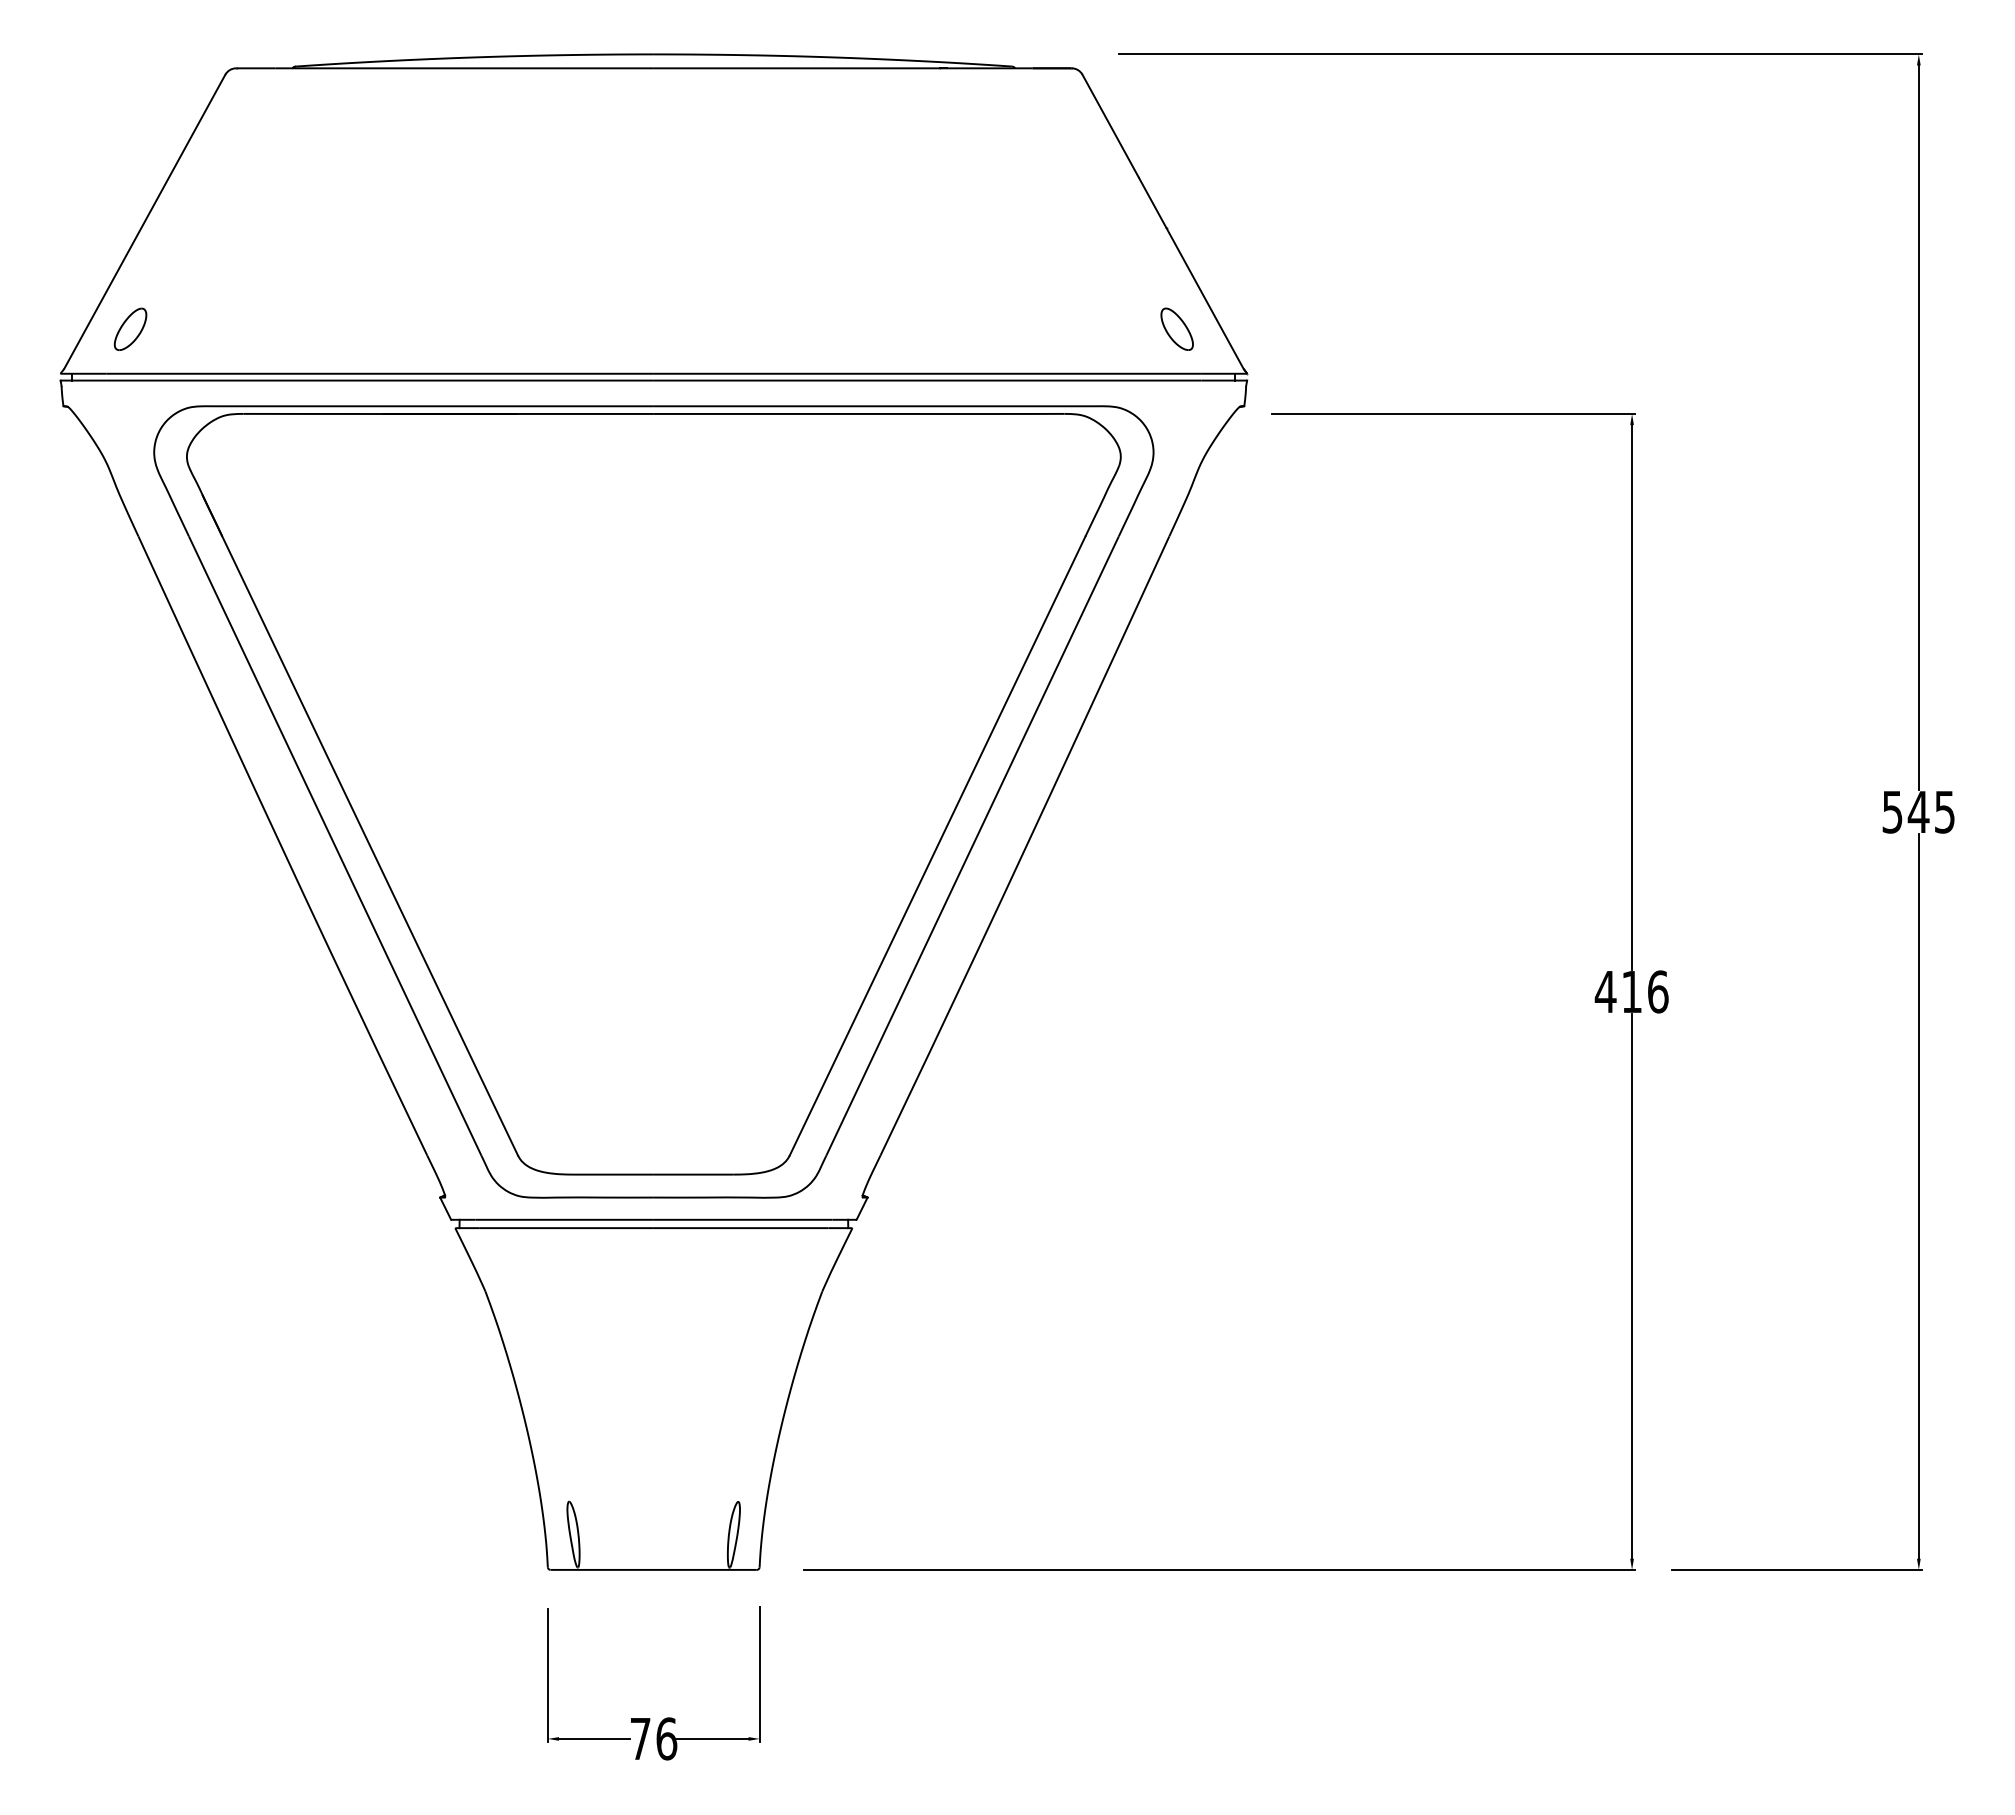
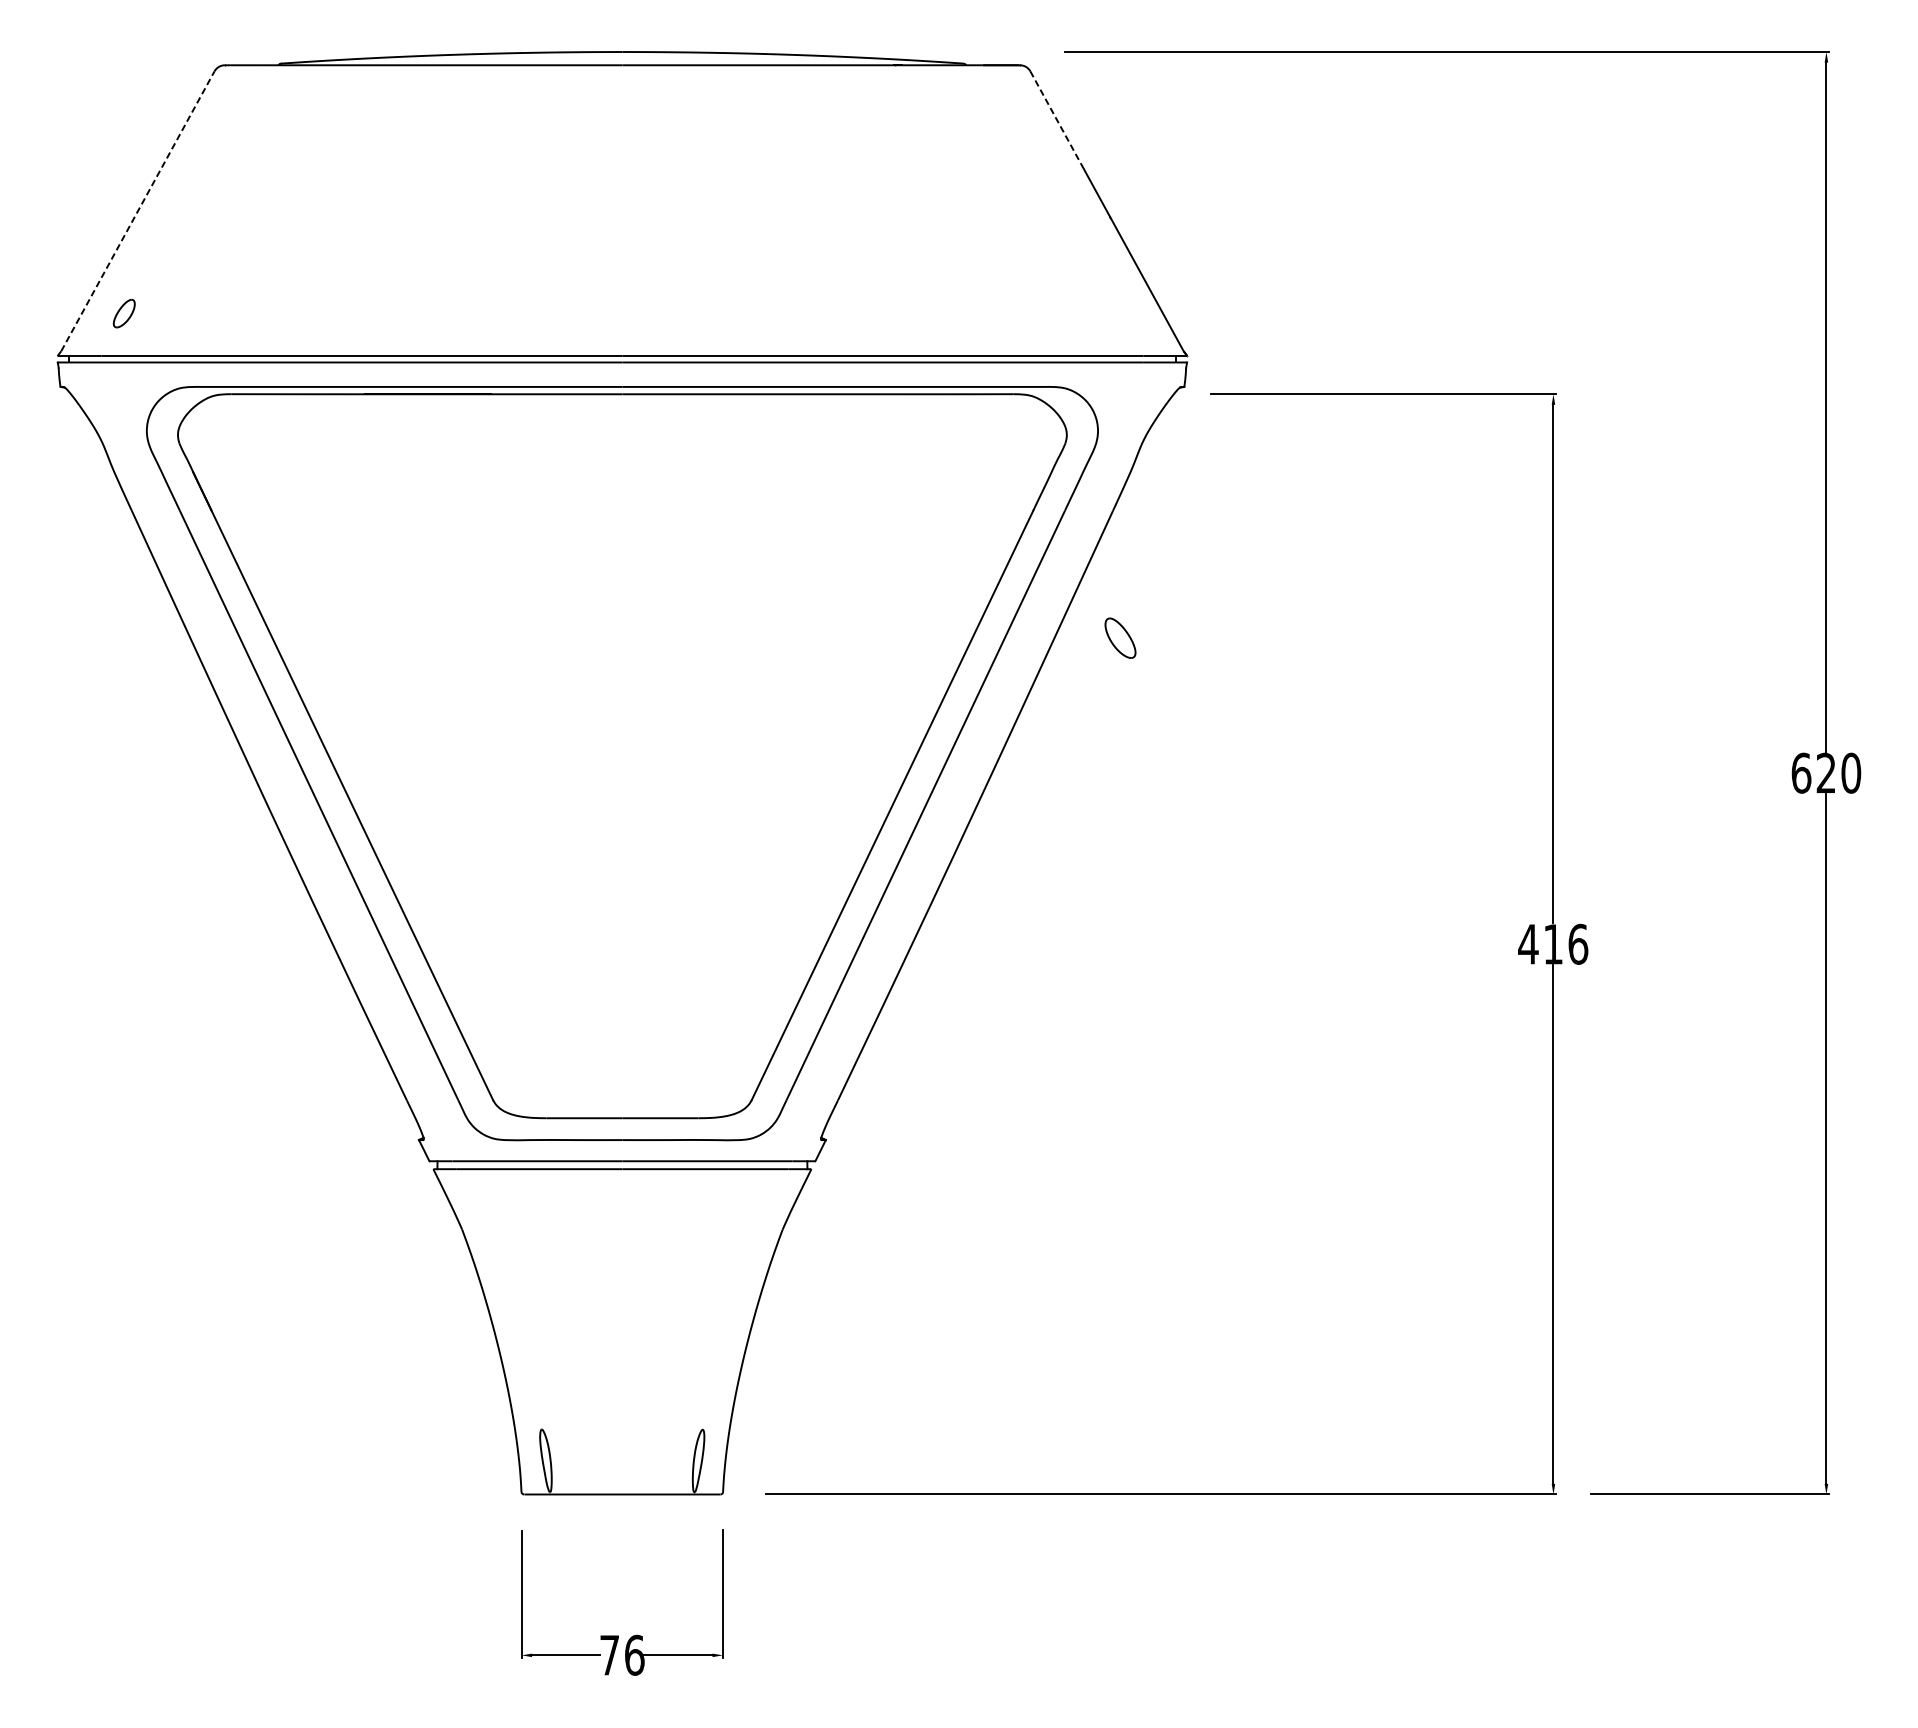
line: (1110, 125) -> (1057, 119), solid -> dashed
line: (144, 221) -> (137, 211), solid -> dashed
part: (130, 328) -> (124, 312), size x0.7
part: (1176, 328) -> (1119, 637), moved
text: (1918, 811) -> (1826, 772), 545 -> 620

